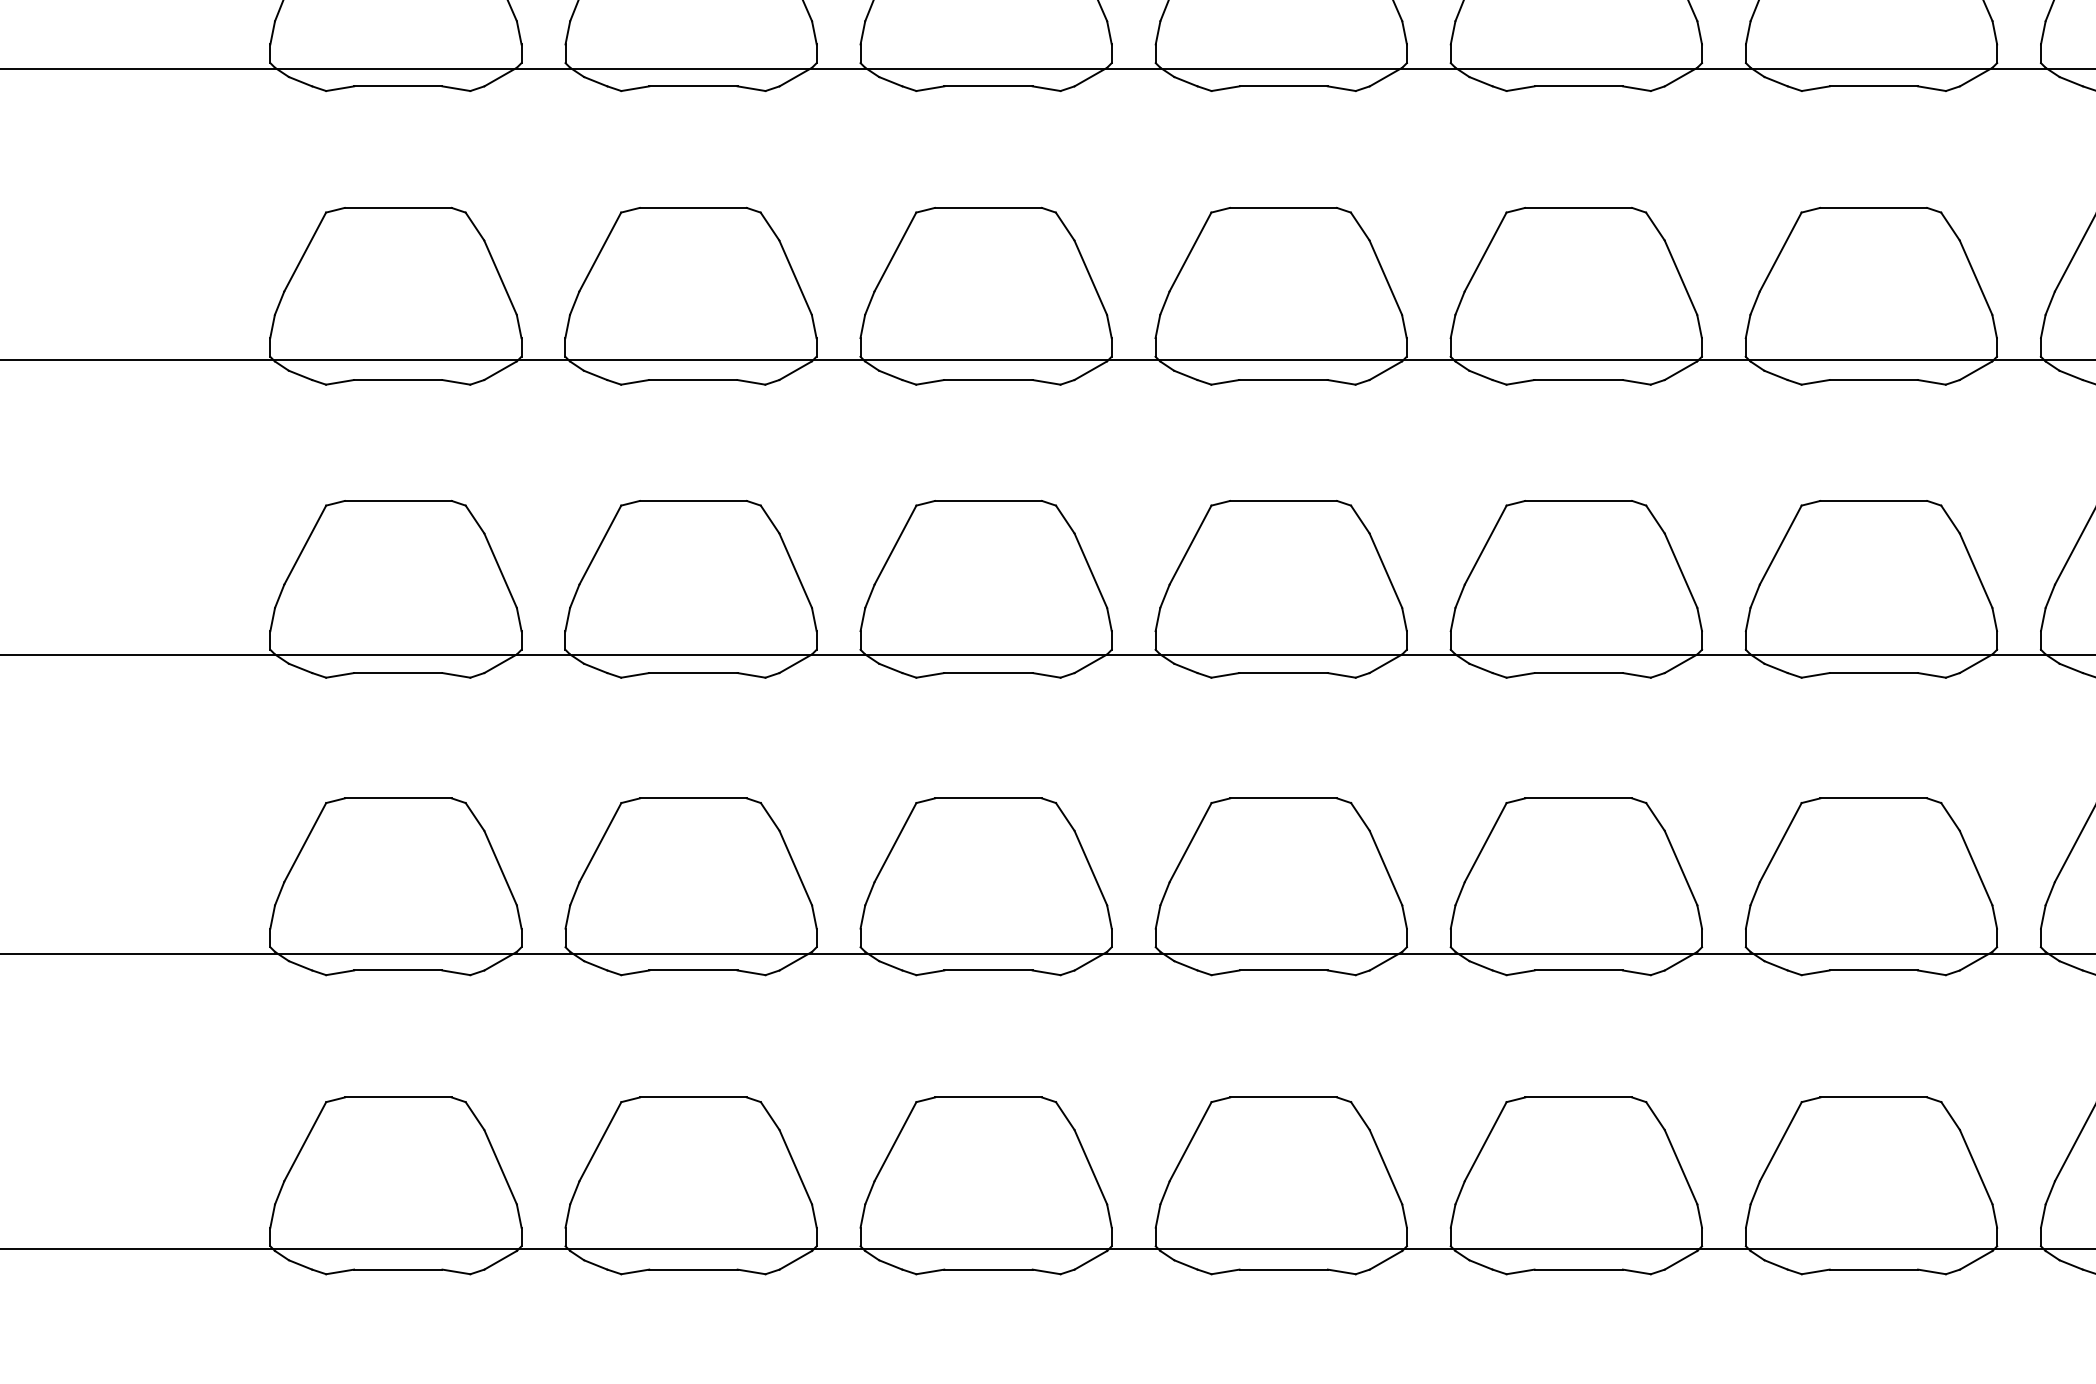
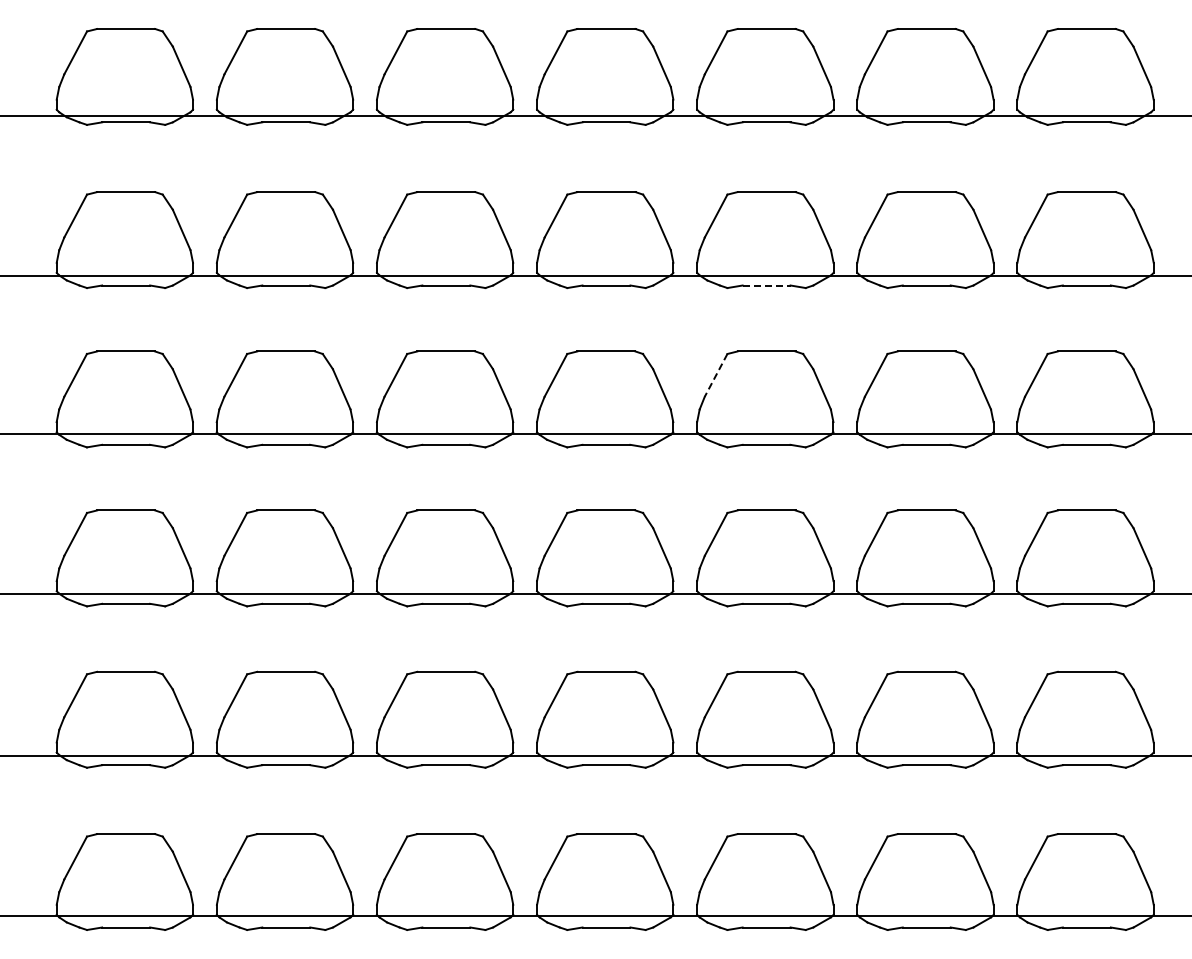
line: (1578, 86) -> (766, 285), solid -> dashed
line: (1484, 252) -> (715, 375), solid -> dashed

